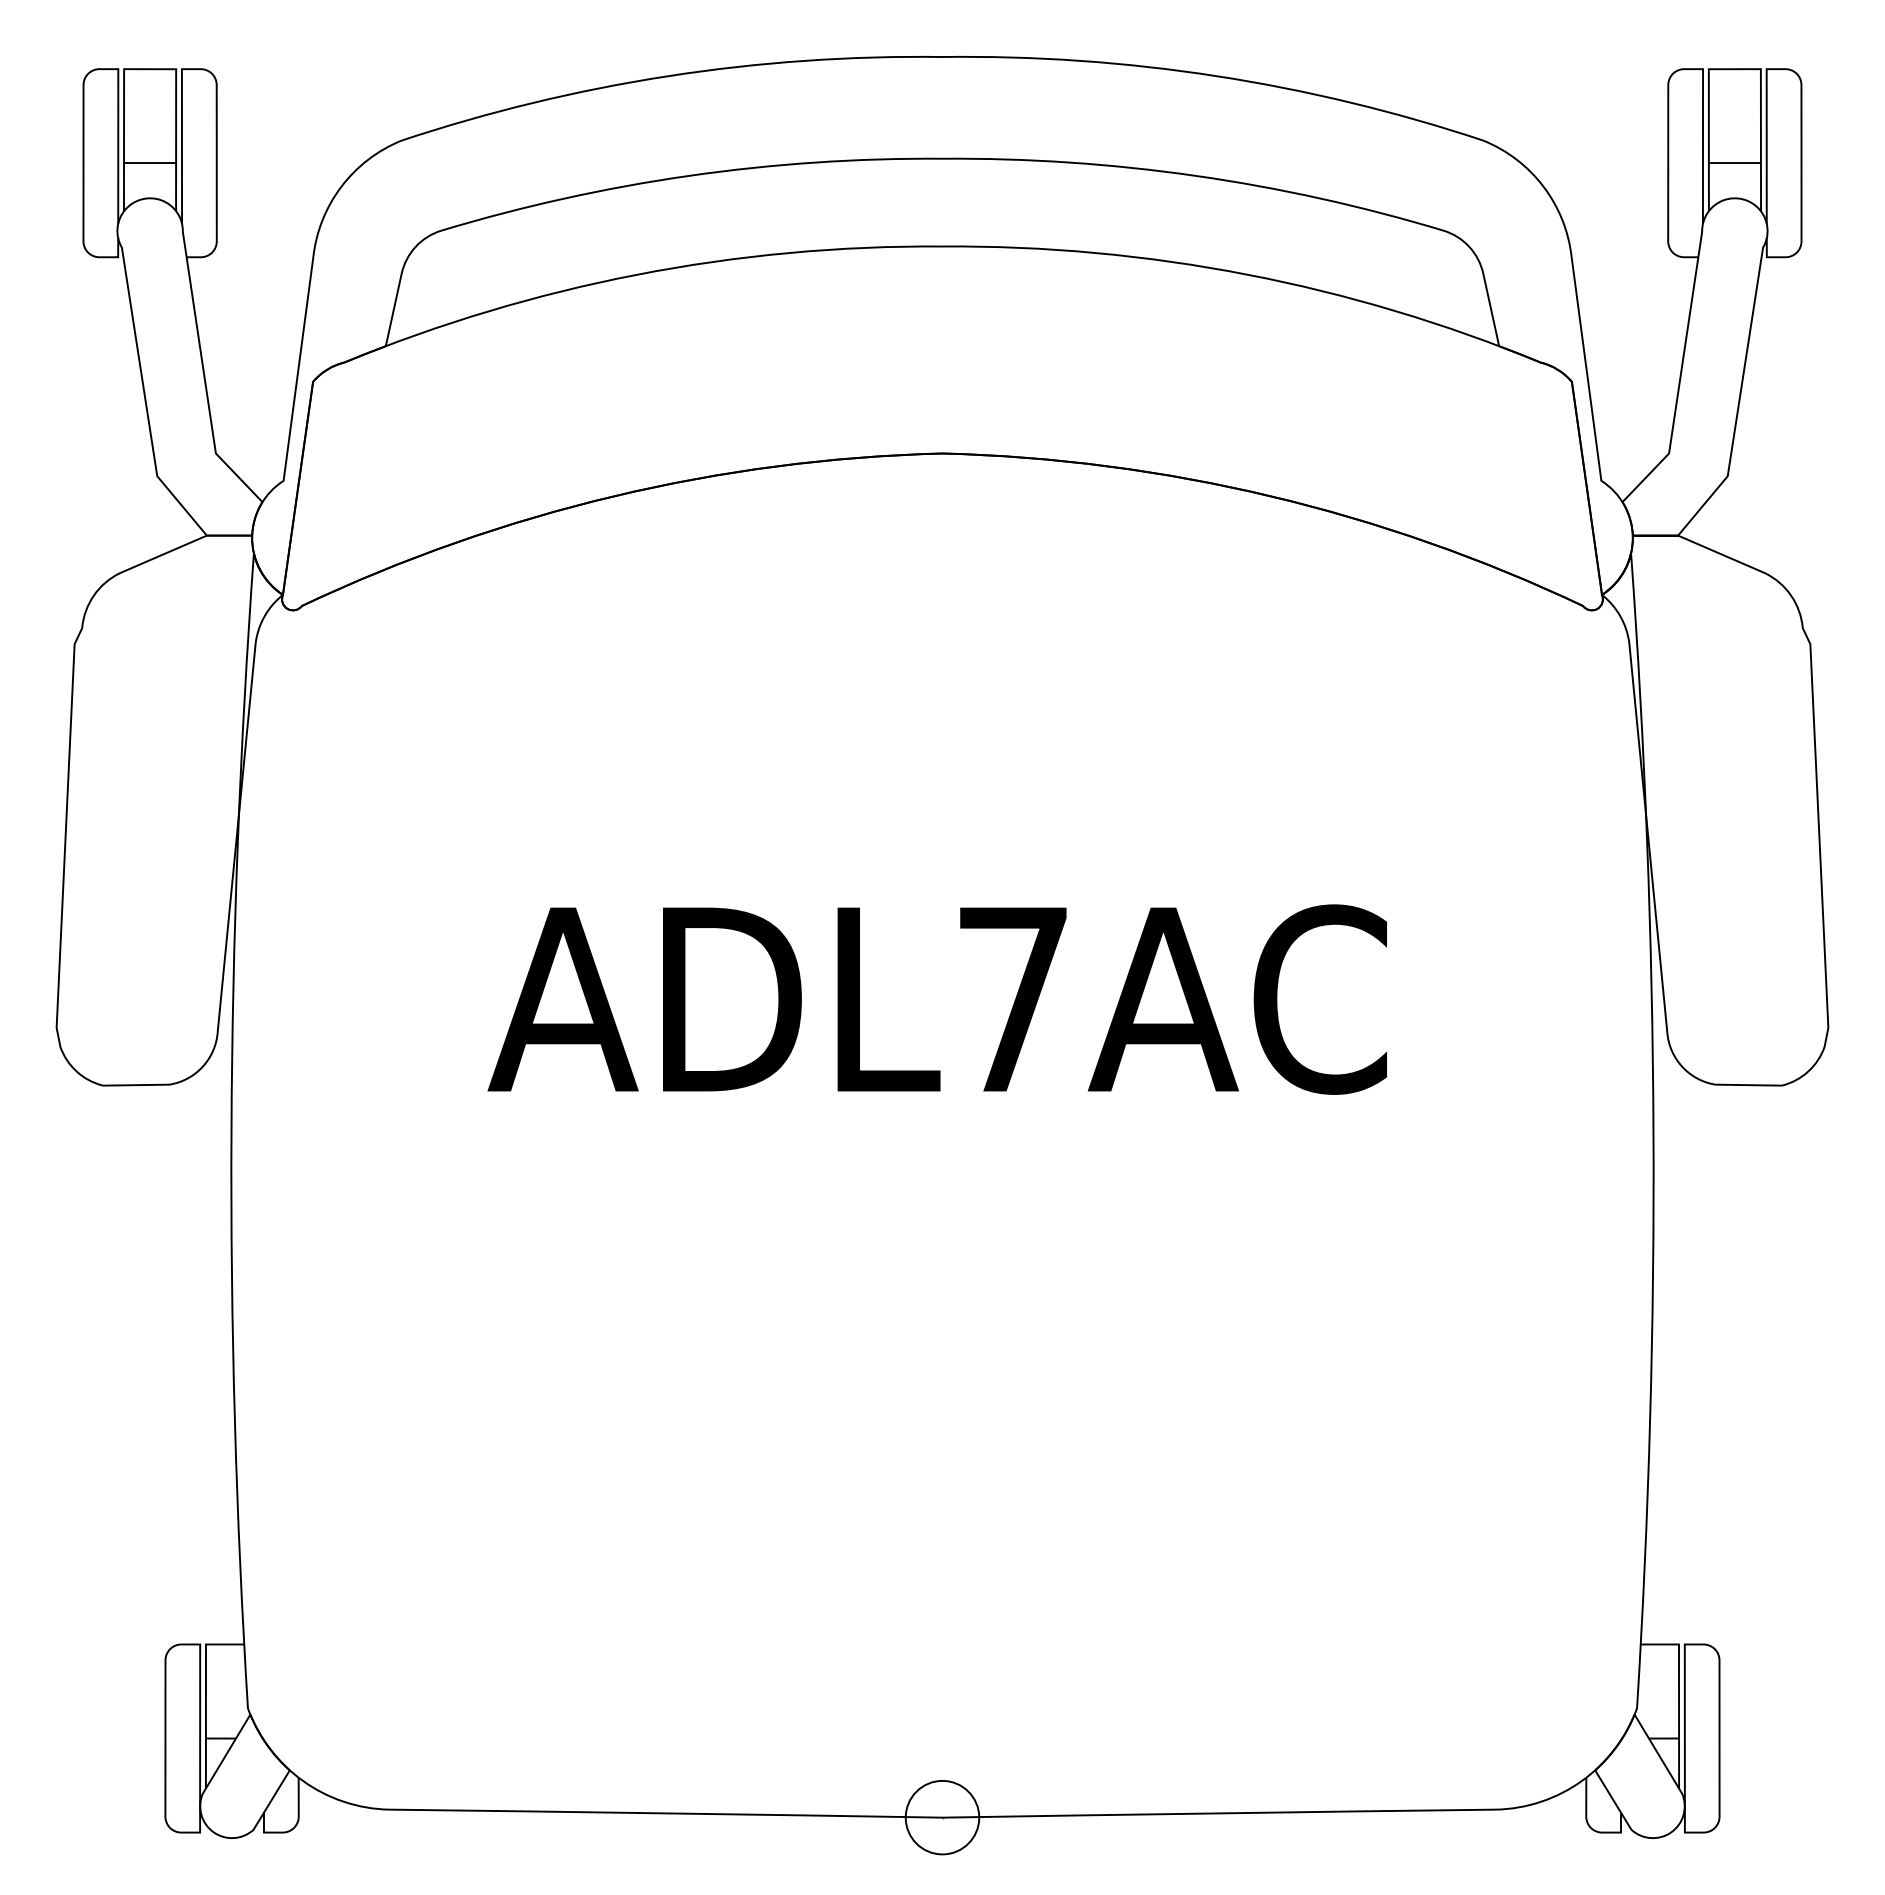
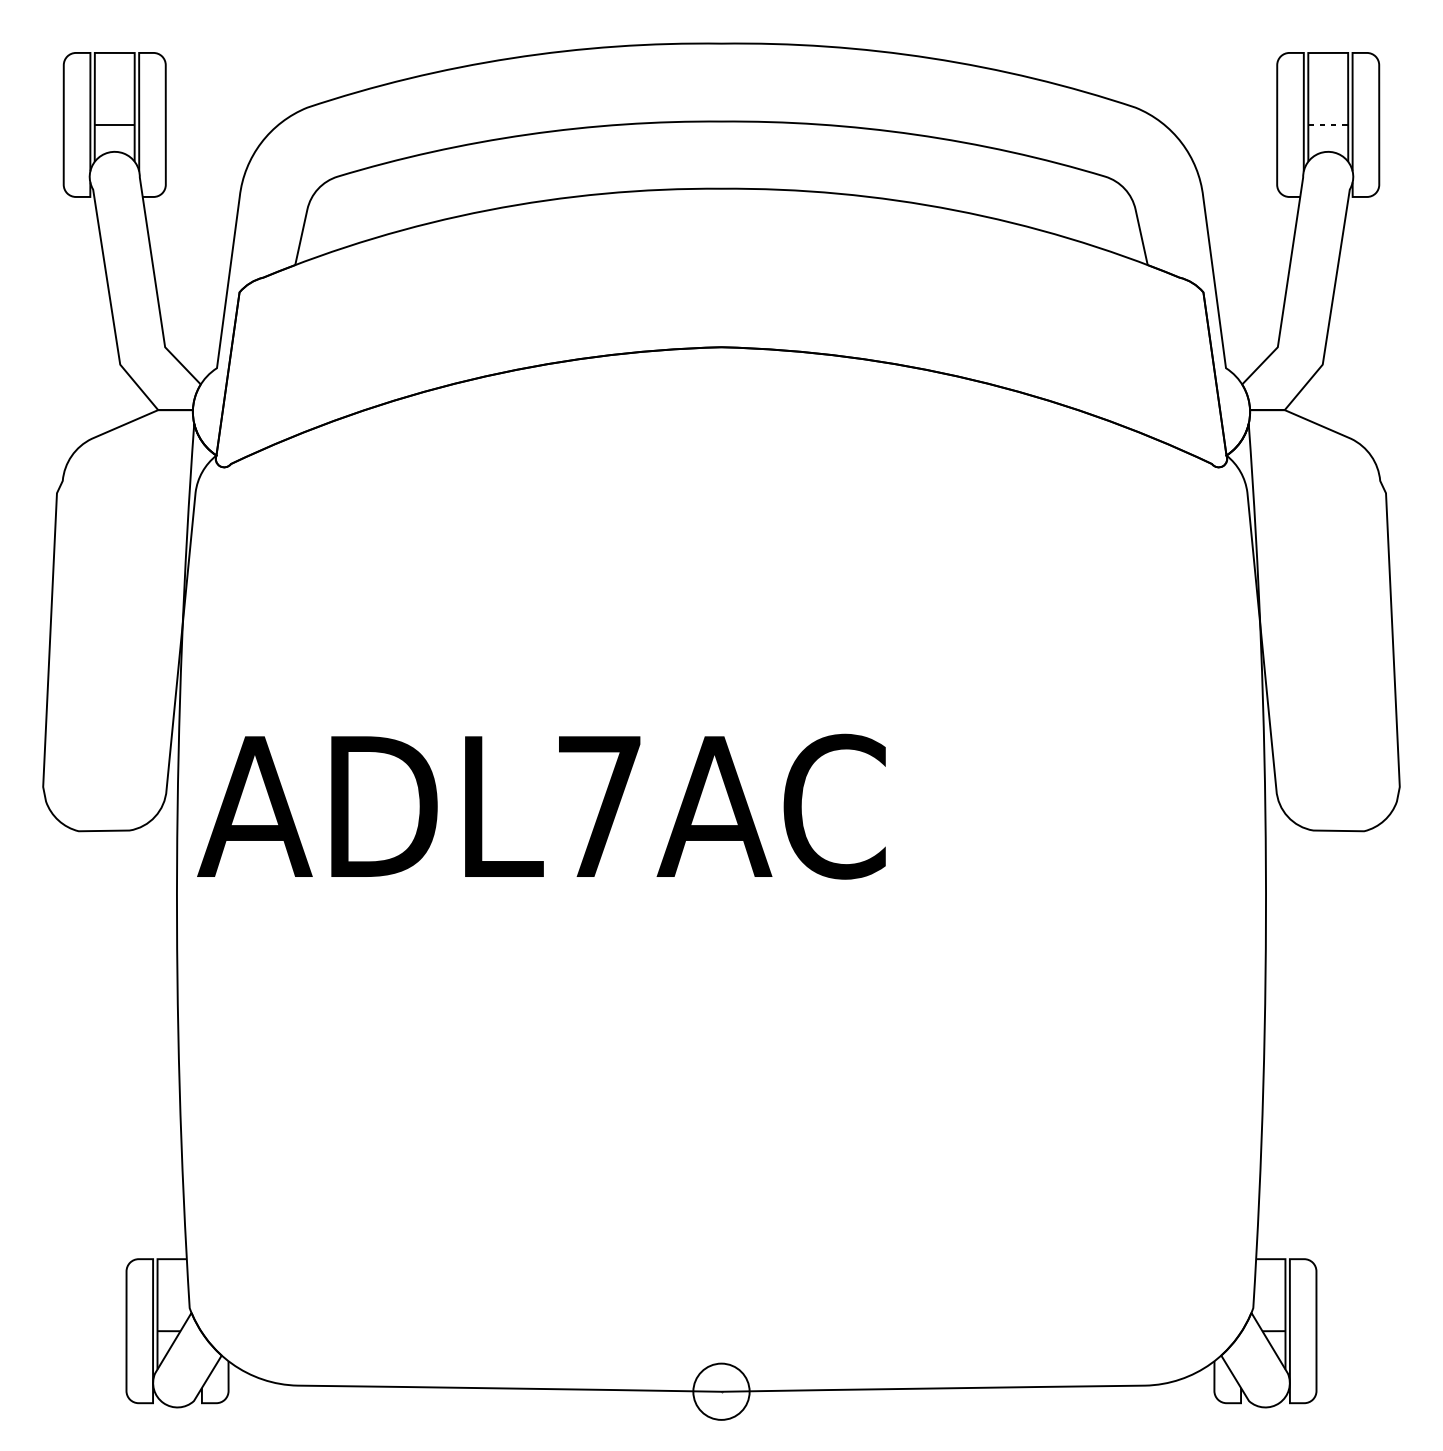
line: (1735, 163) -> (1328, 125), solid -> dashed
text: (936, 999) -> (540, 806), moved

